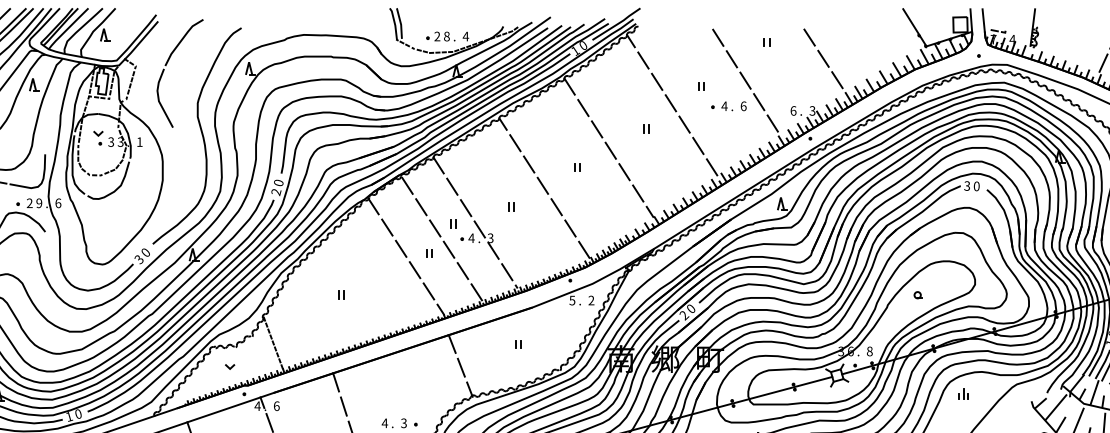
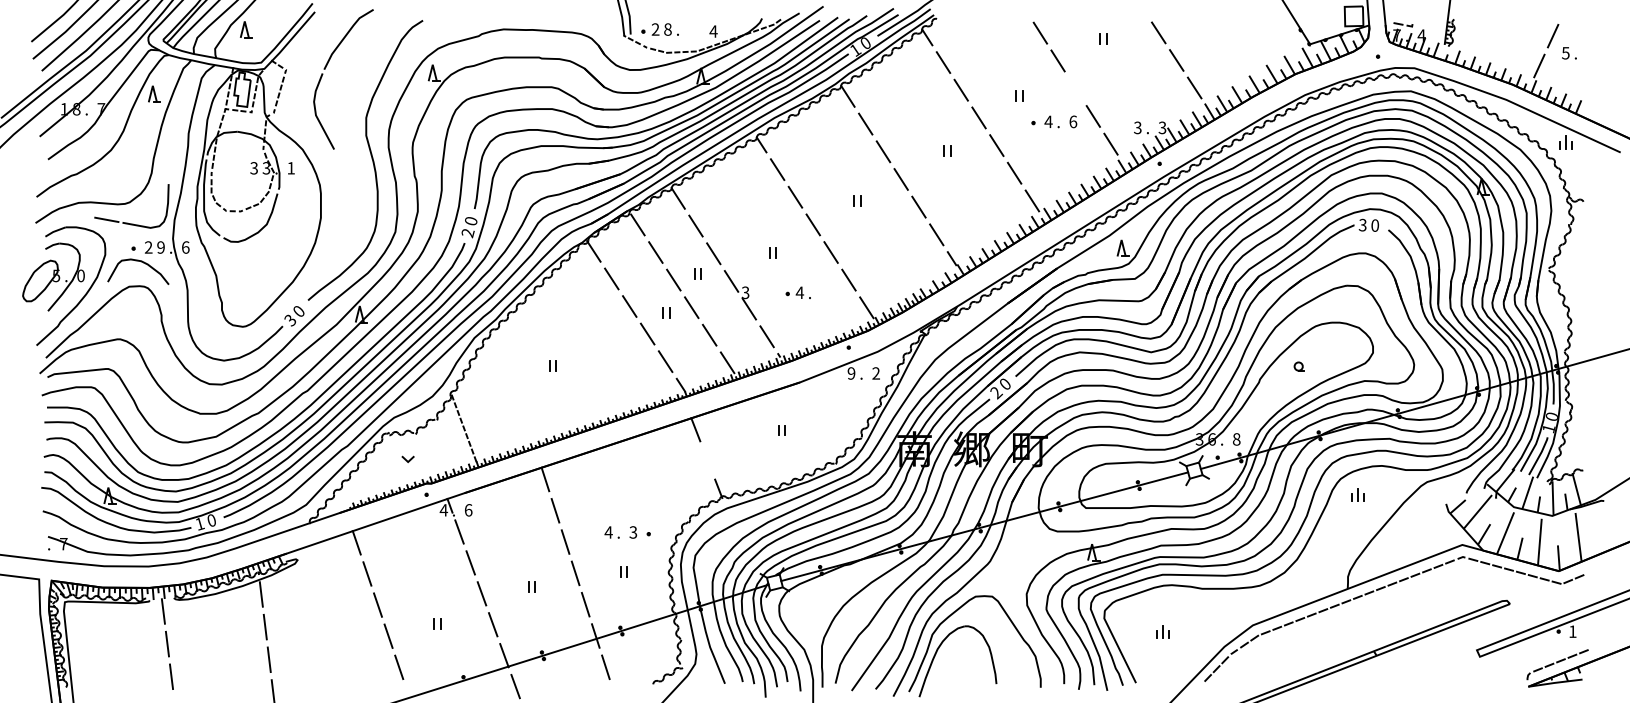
part: (440, 36) -> (659, 29), moved
line: (745, 80) -> (1075, 88), removed
text: (793, 110) -> (1137, 127), 6 -> 3
part: (98, 137) -> (237, 162), removed
part: (469, 238) -> (797, 292), moved
text: (572, 300) -> (851, 373), 5 -> 9
line: (461, 366) -> (707, 459), removed

